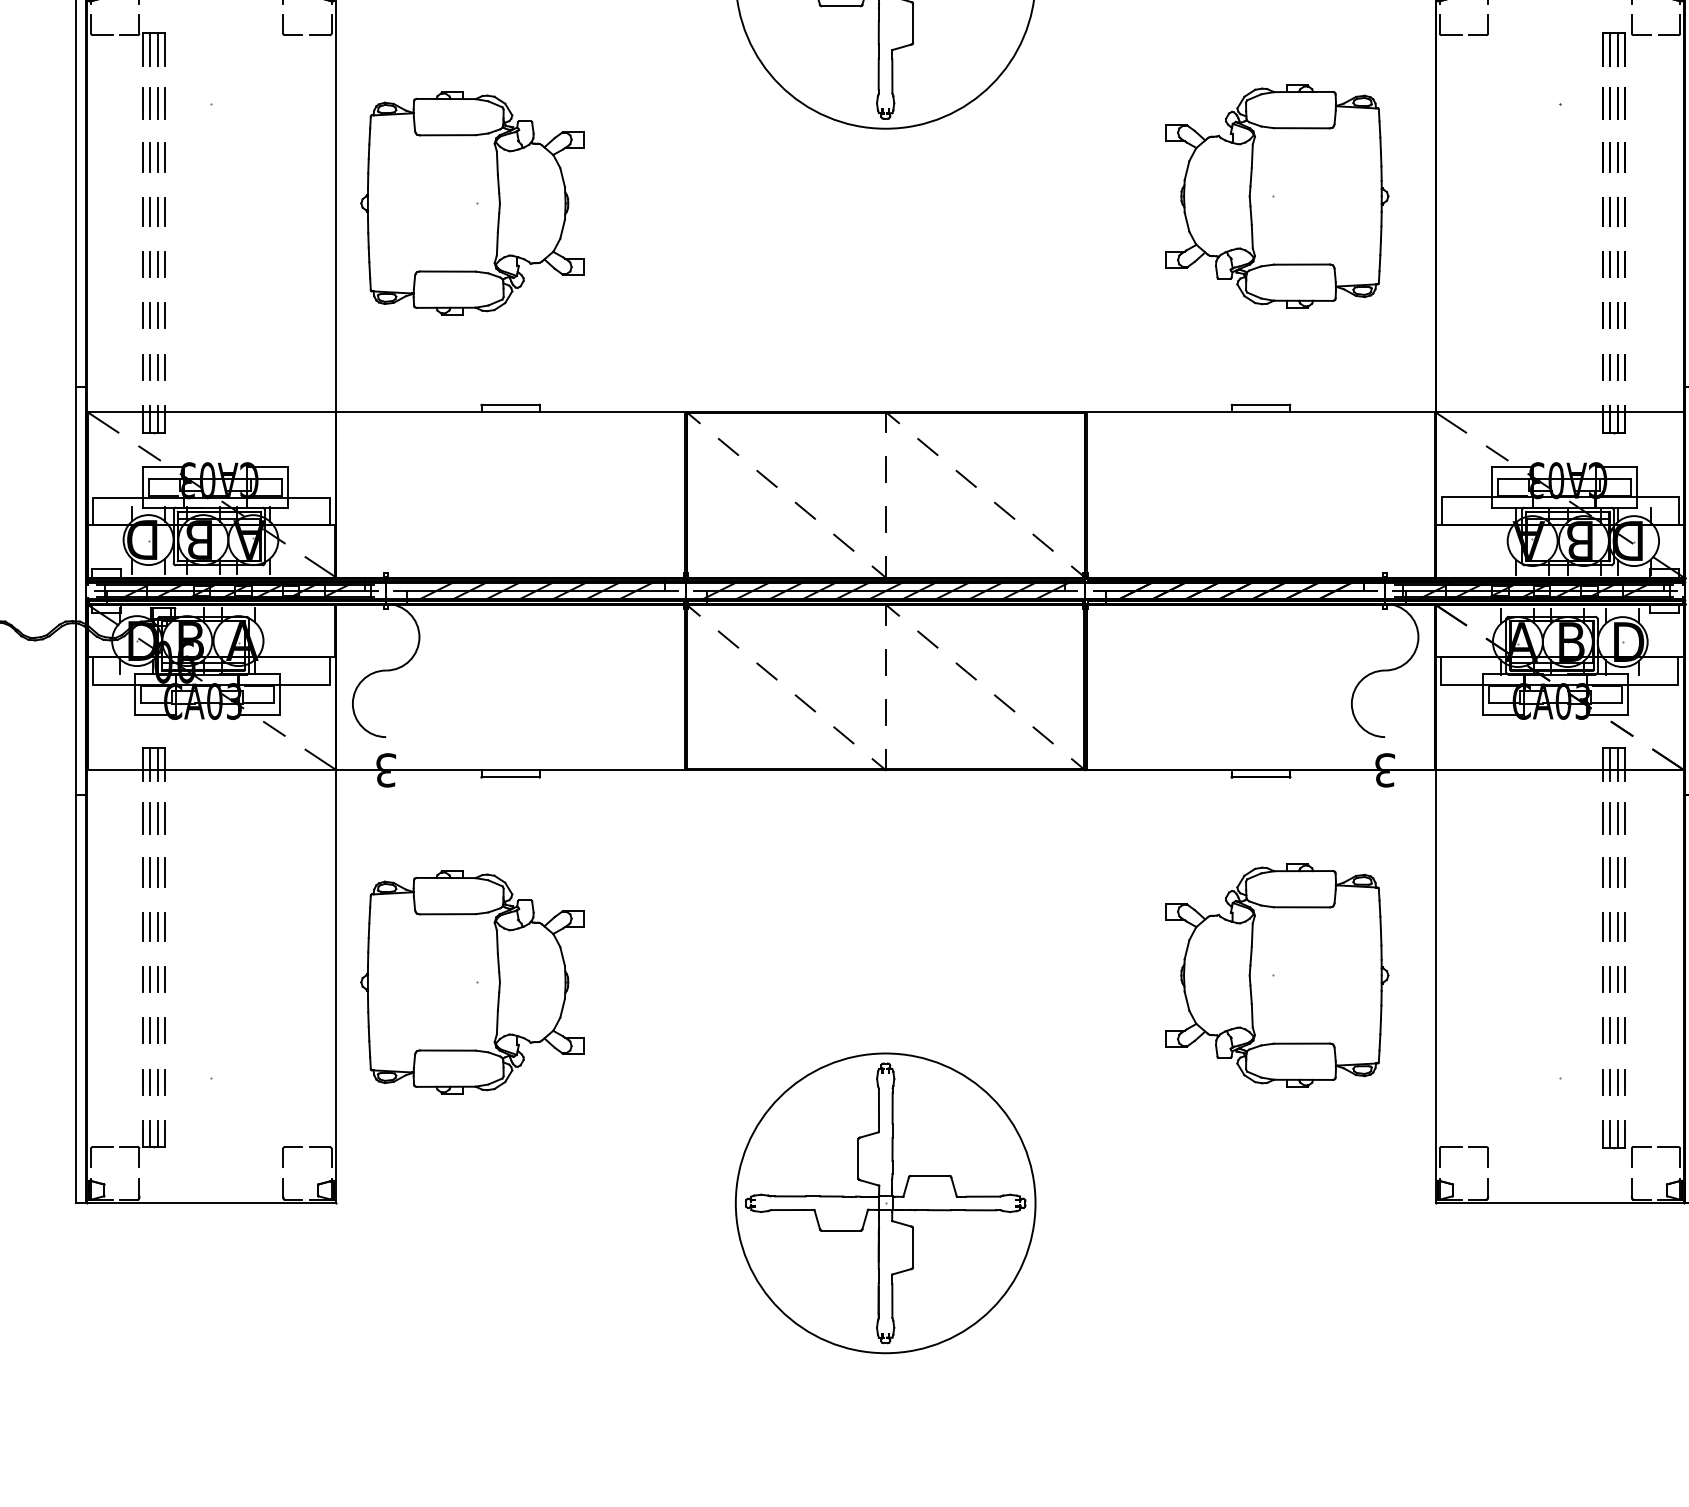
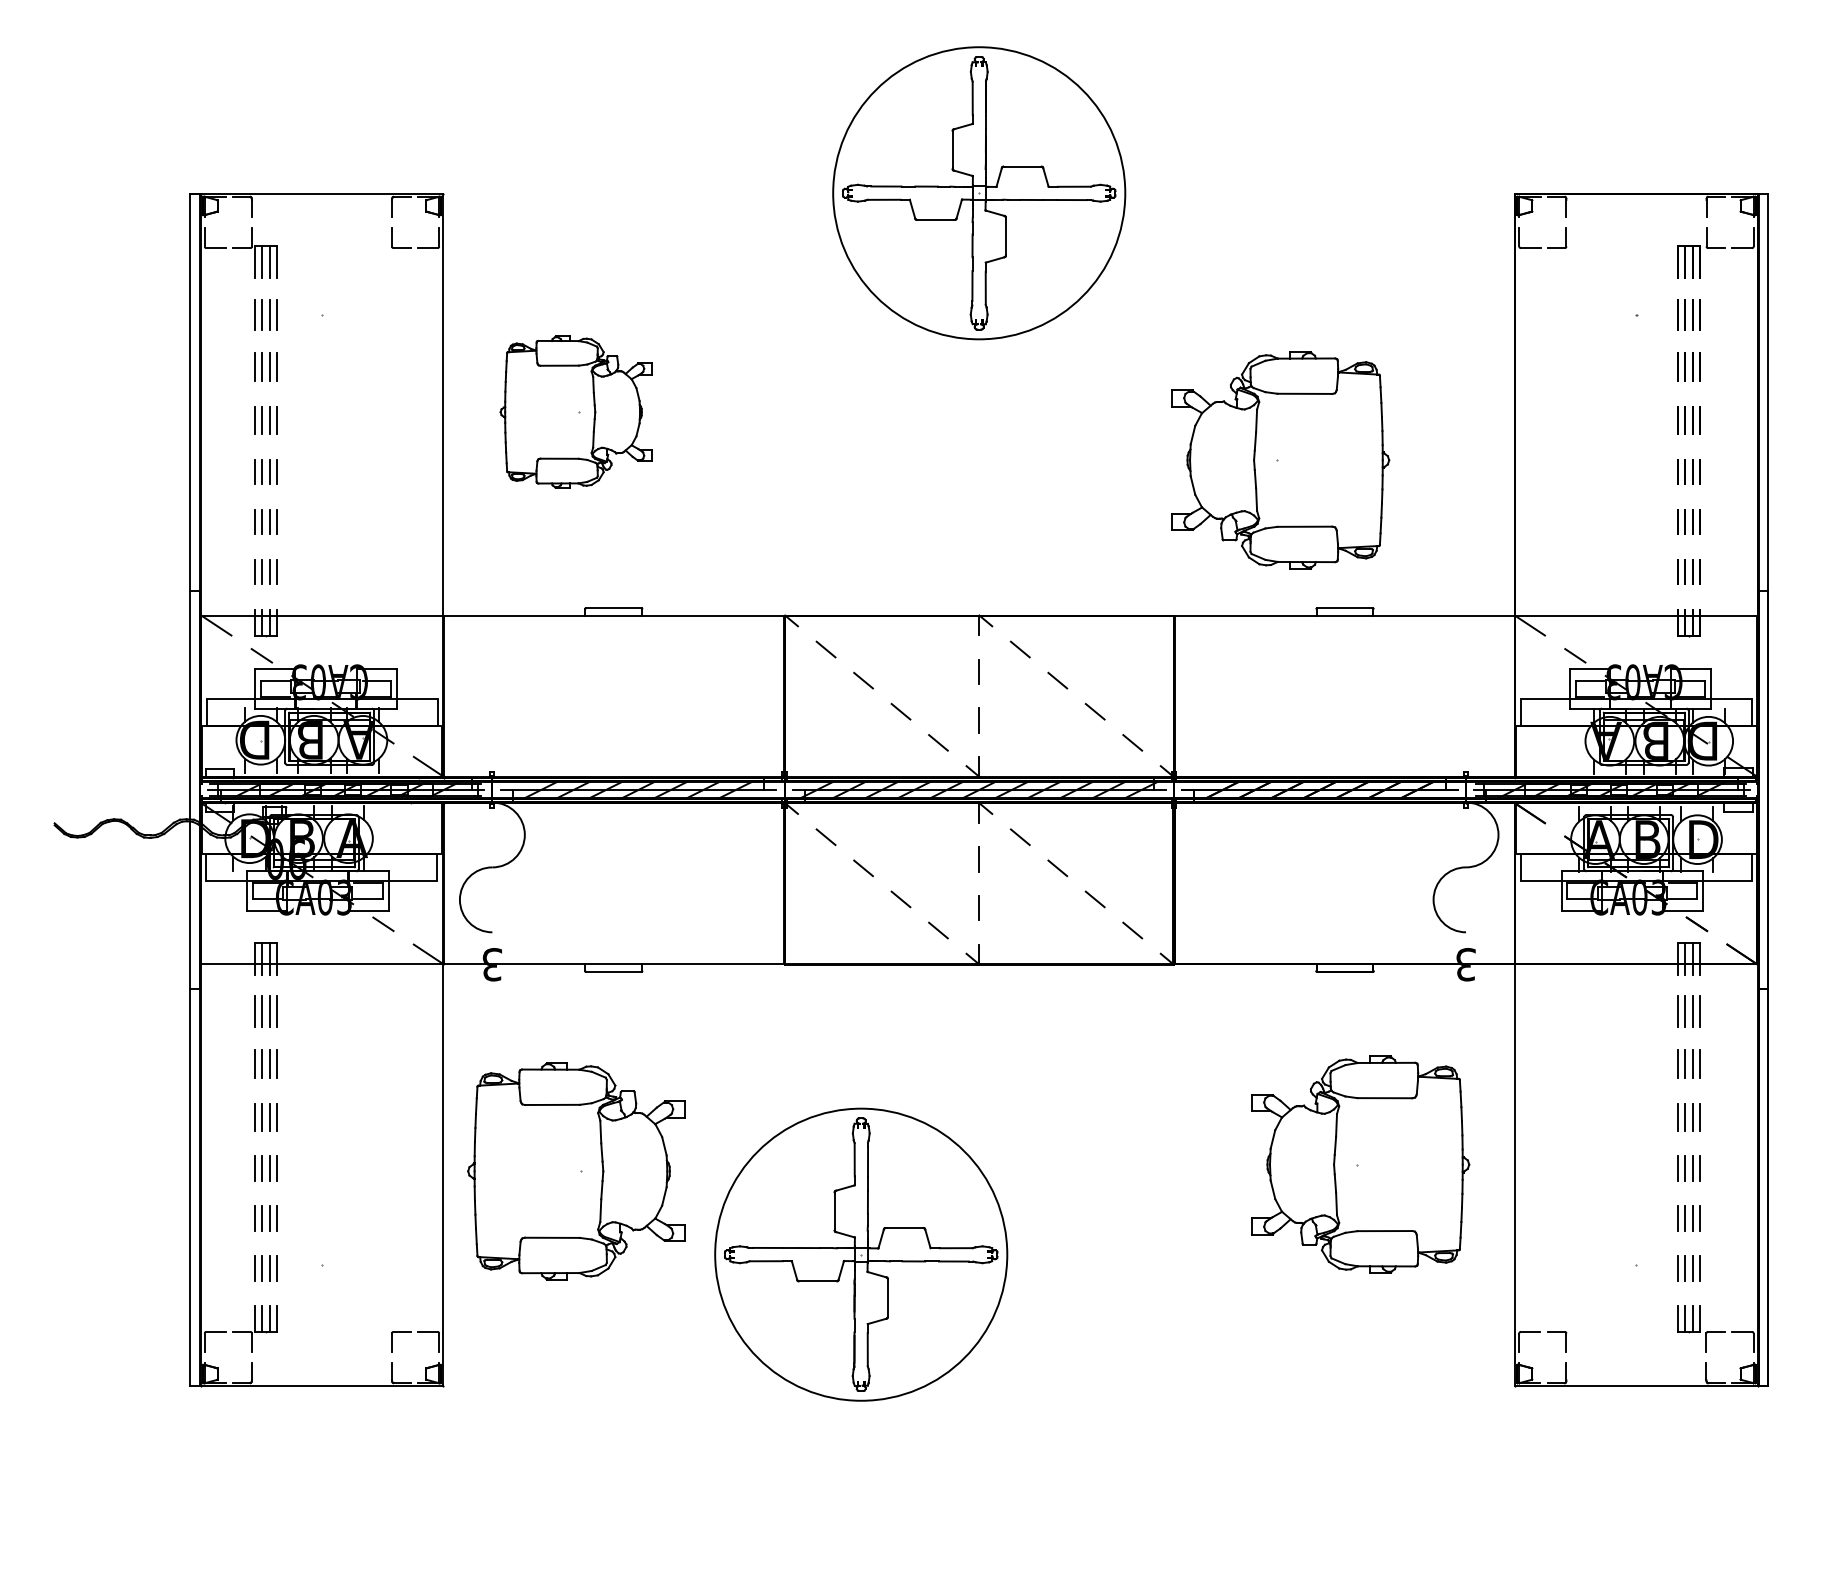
part: (1276, 196) -> (1280, 460), moved
part: (472, 203) -> (576, 412), size x0.7
part: (885, 1203) -> (861, 1254), moved

